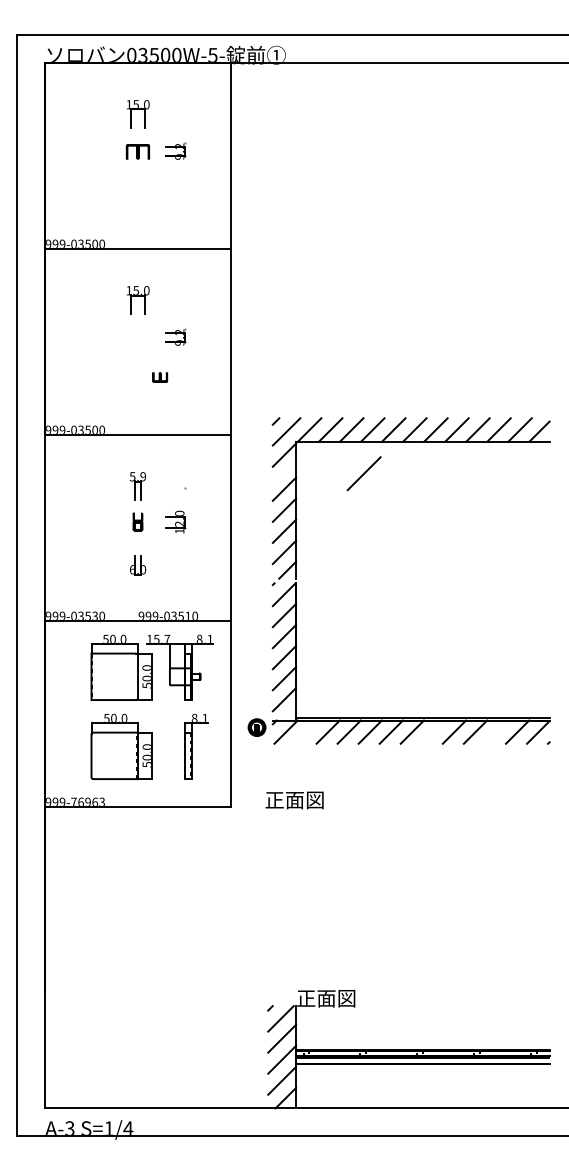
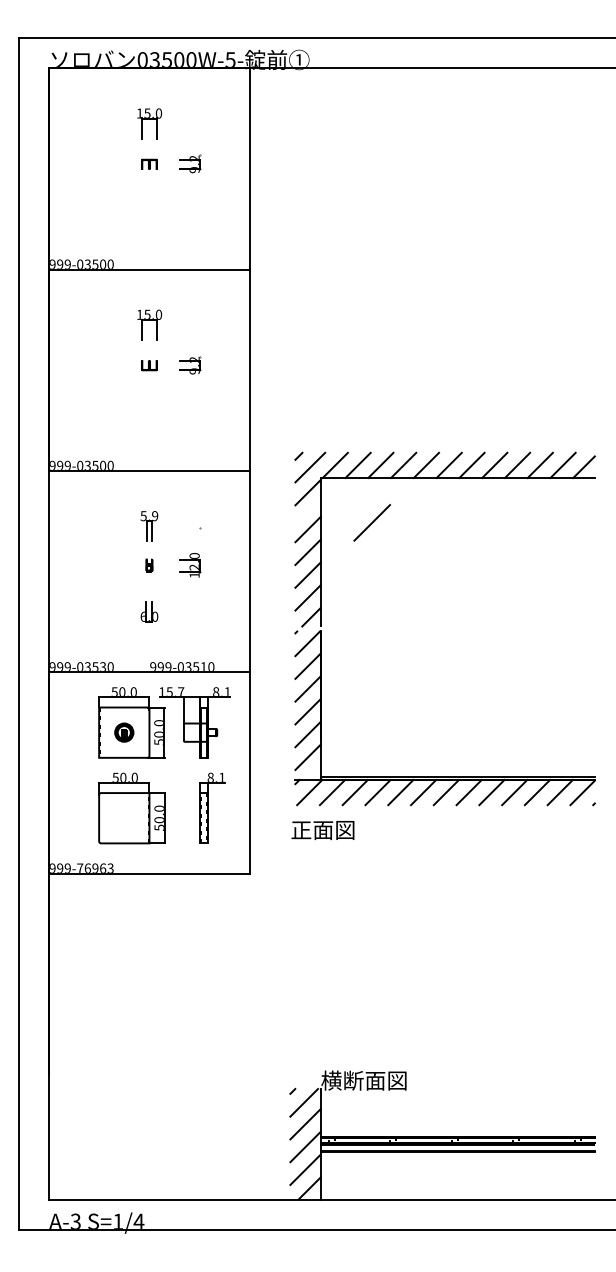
part: (138, 150) -> (149, 163), size x0.62
part: (160, 377) -> (149, 365), moved
line: (363, 473) -> (371, 522), moved
part: (138, 522) -> (149, 565), size x0.62
part: (257, 727) -> (124, 732), moved
line: (307, 732) -> (332, 792), added
line: (432, 732) -> (468, 792), added
line: (496, 732) -> (537, 792), added
text: (294, 800) -> (322, 830), moved
text: (335, 998) -> (363, 1080), 正面図 -> 横断面図

